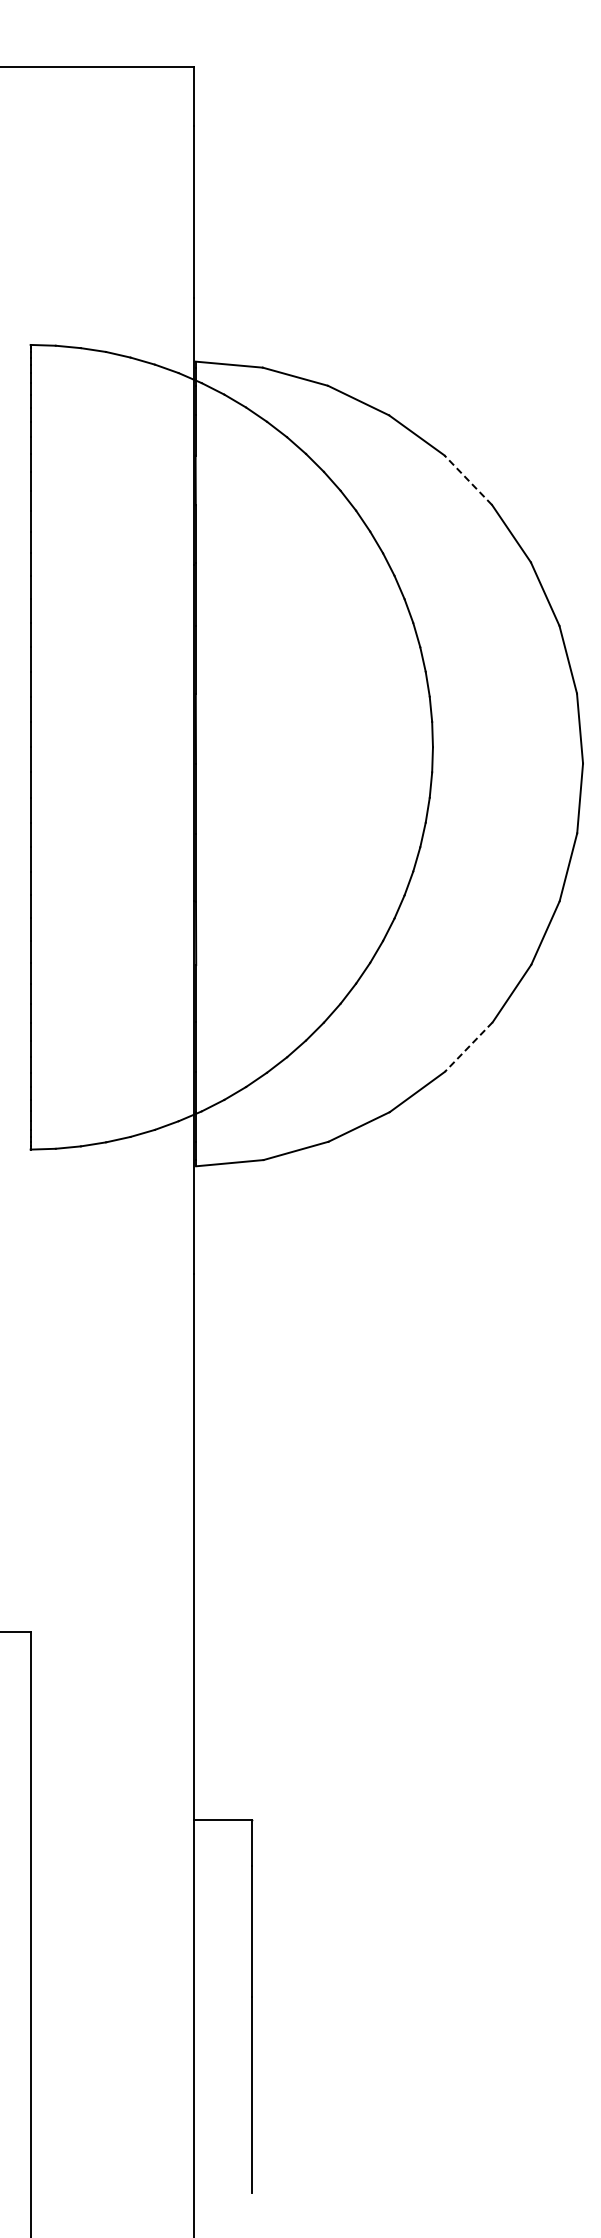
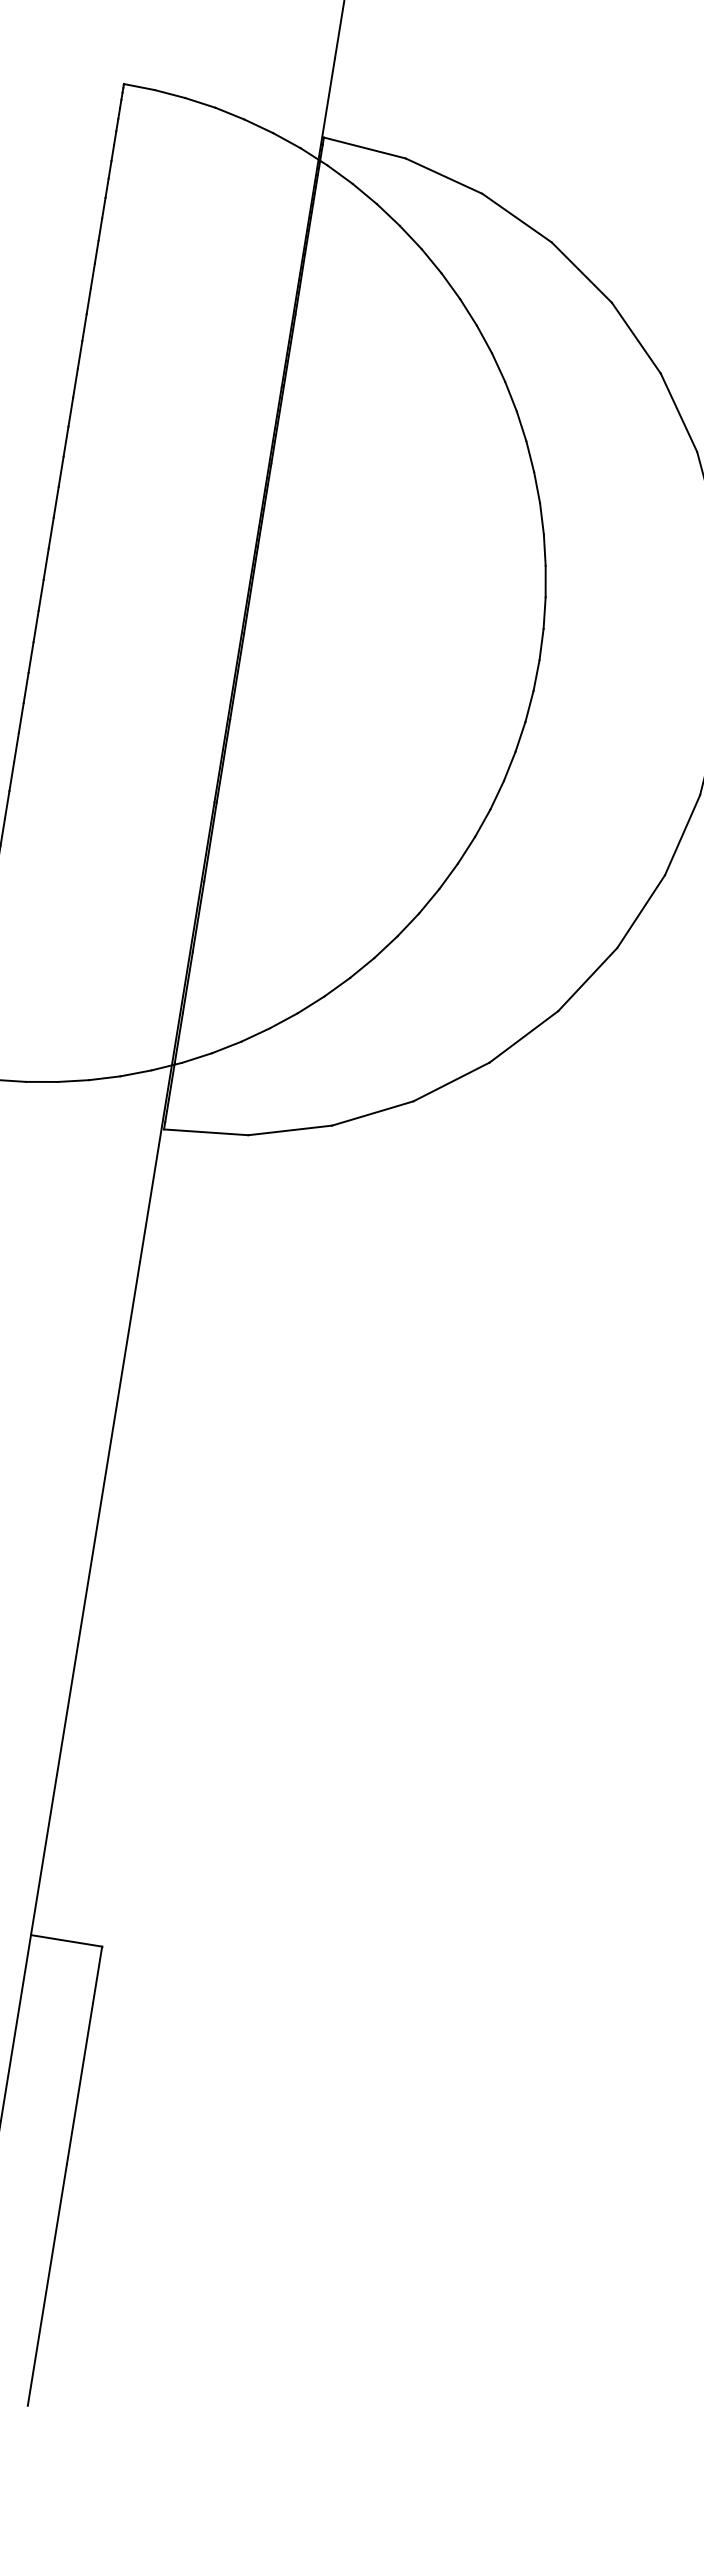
line: (467, 479) -> (635, 337), dashed -> solid
line: (468, 1047) -> (523, 1037), dashed -> solid

